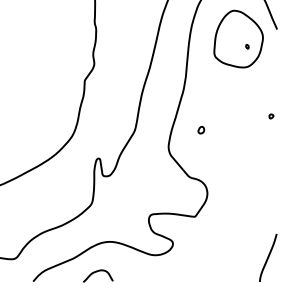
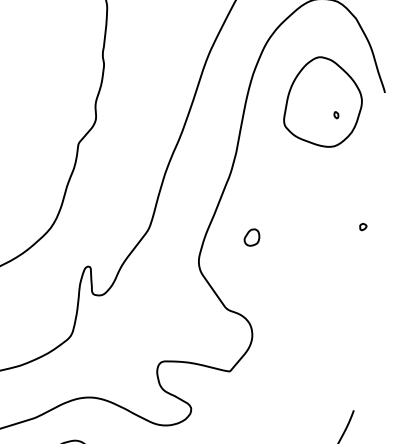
part: (201, 130) -> (252, 238), size x1.6

